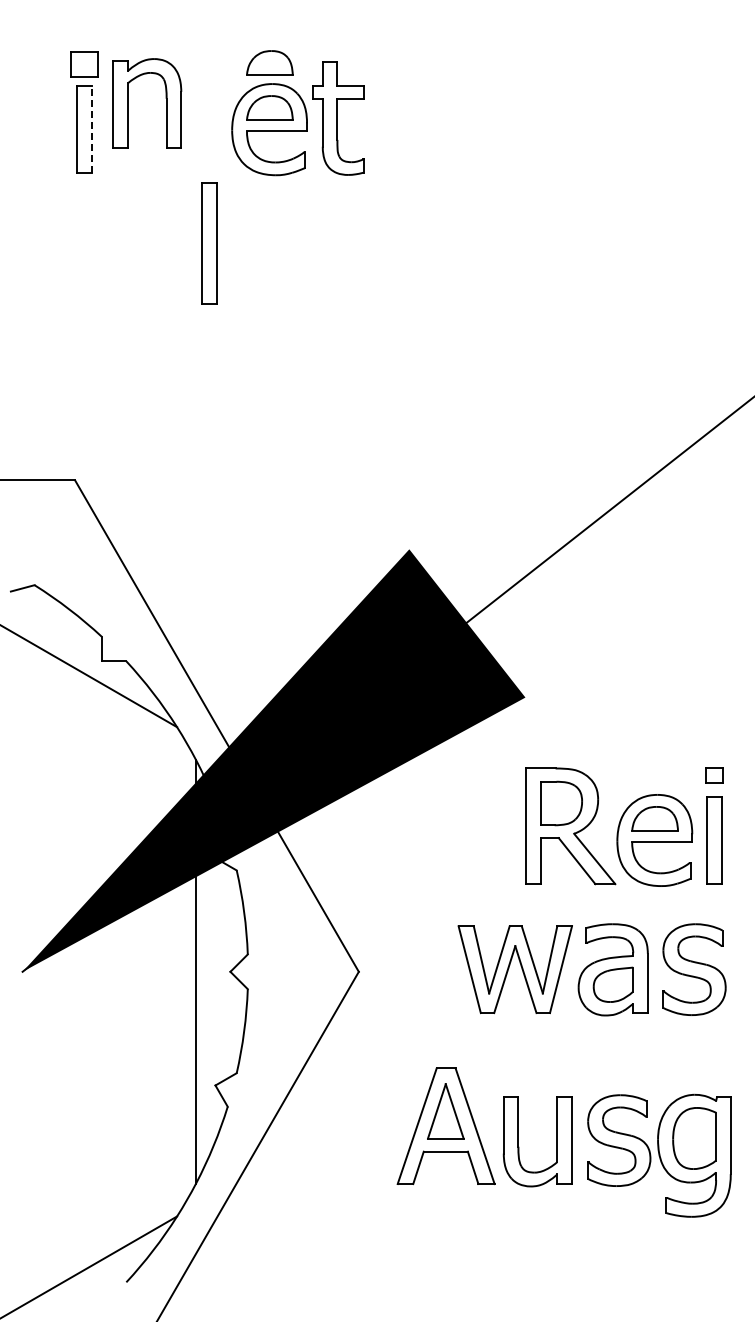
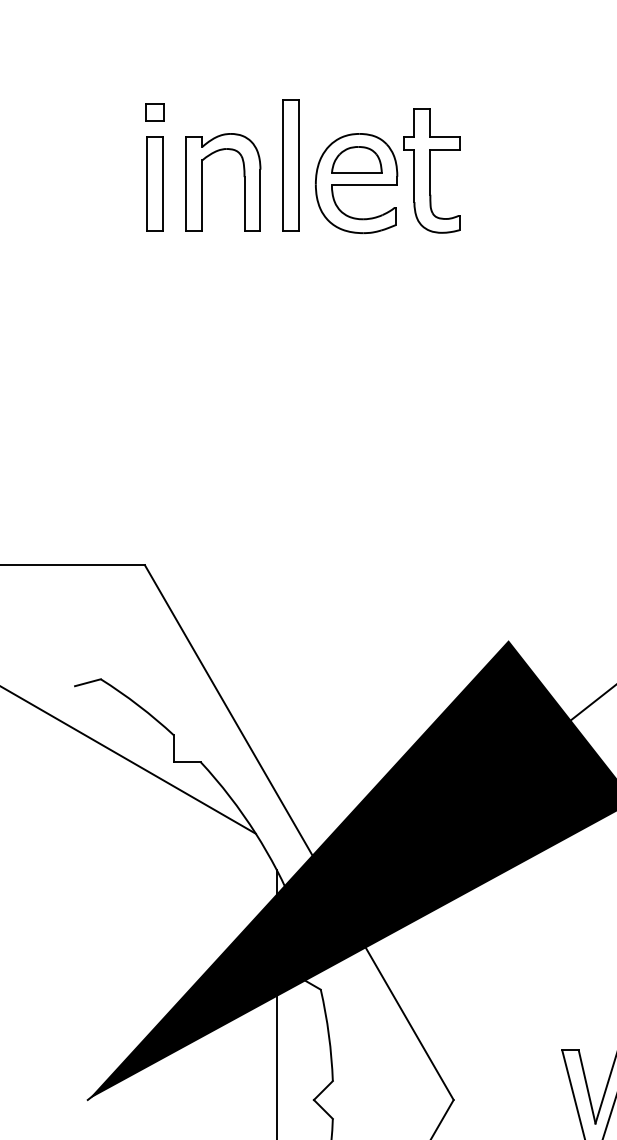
part: (269, 62) -> (356, 110), removed
part: (84, 64) -> (155, 112), size x0.62
part: (165, 98) -> (243, 176), moved
line: (91, 129) -> (162, 183), dashed -> solid
part: (209, 243) -> (291, 164), moved

